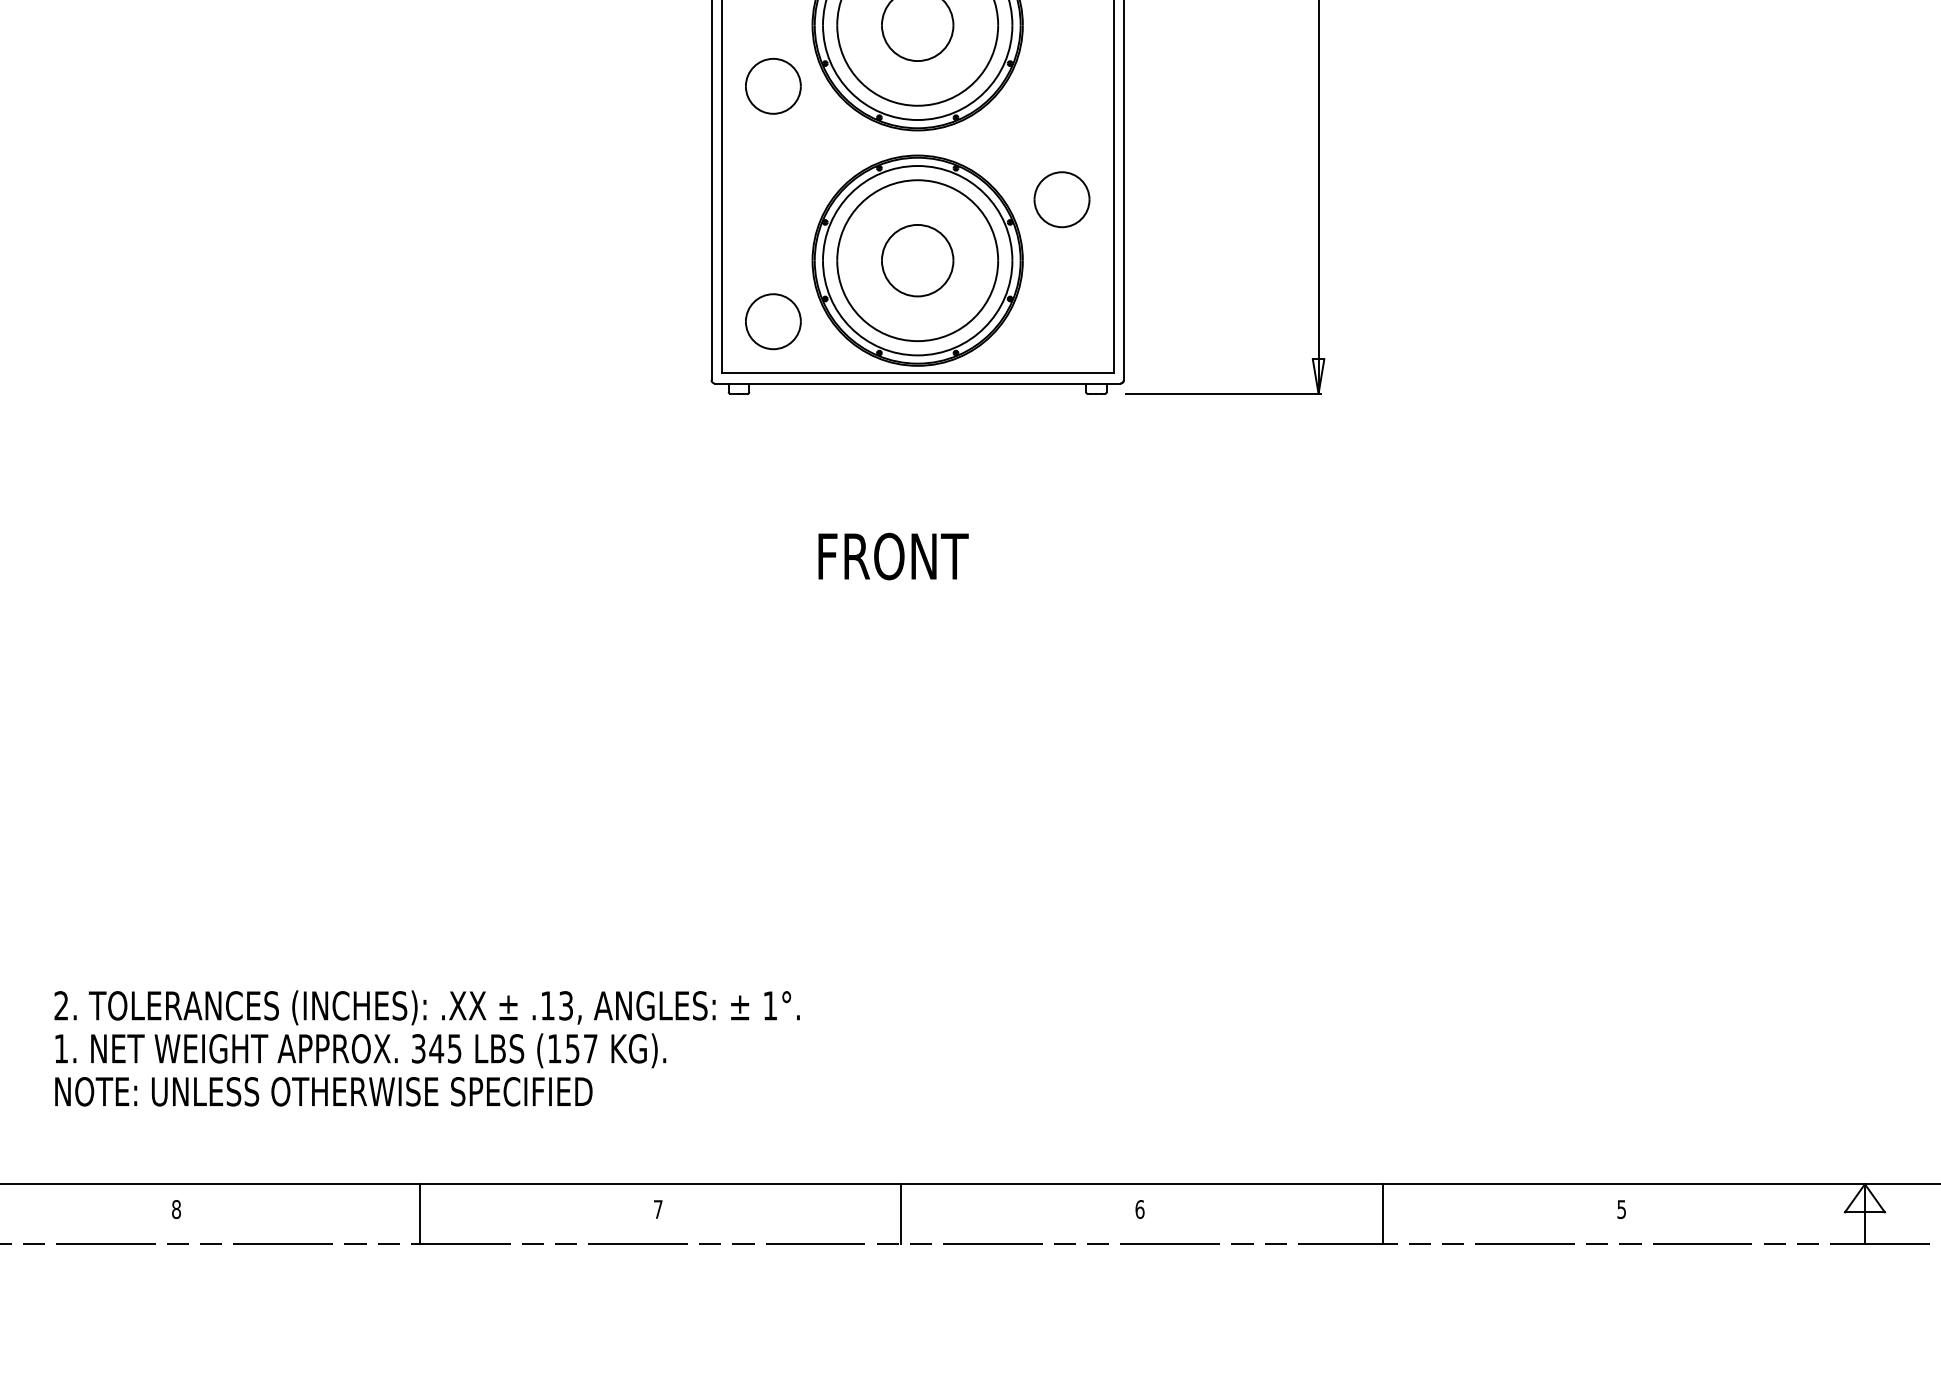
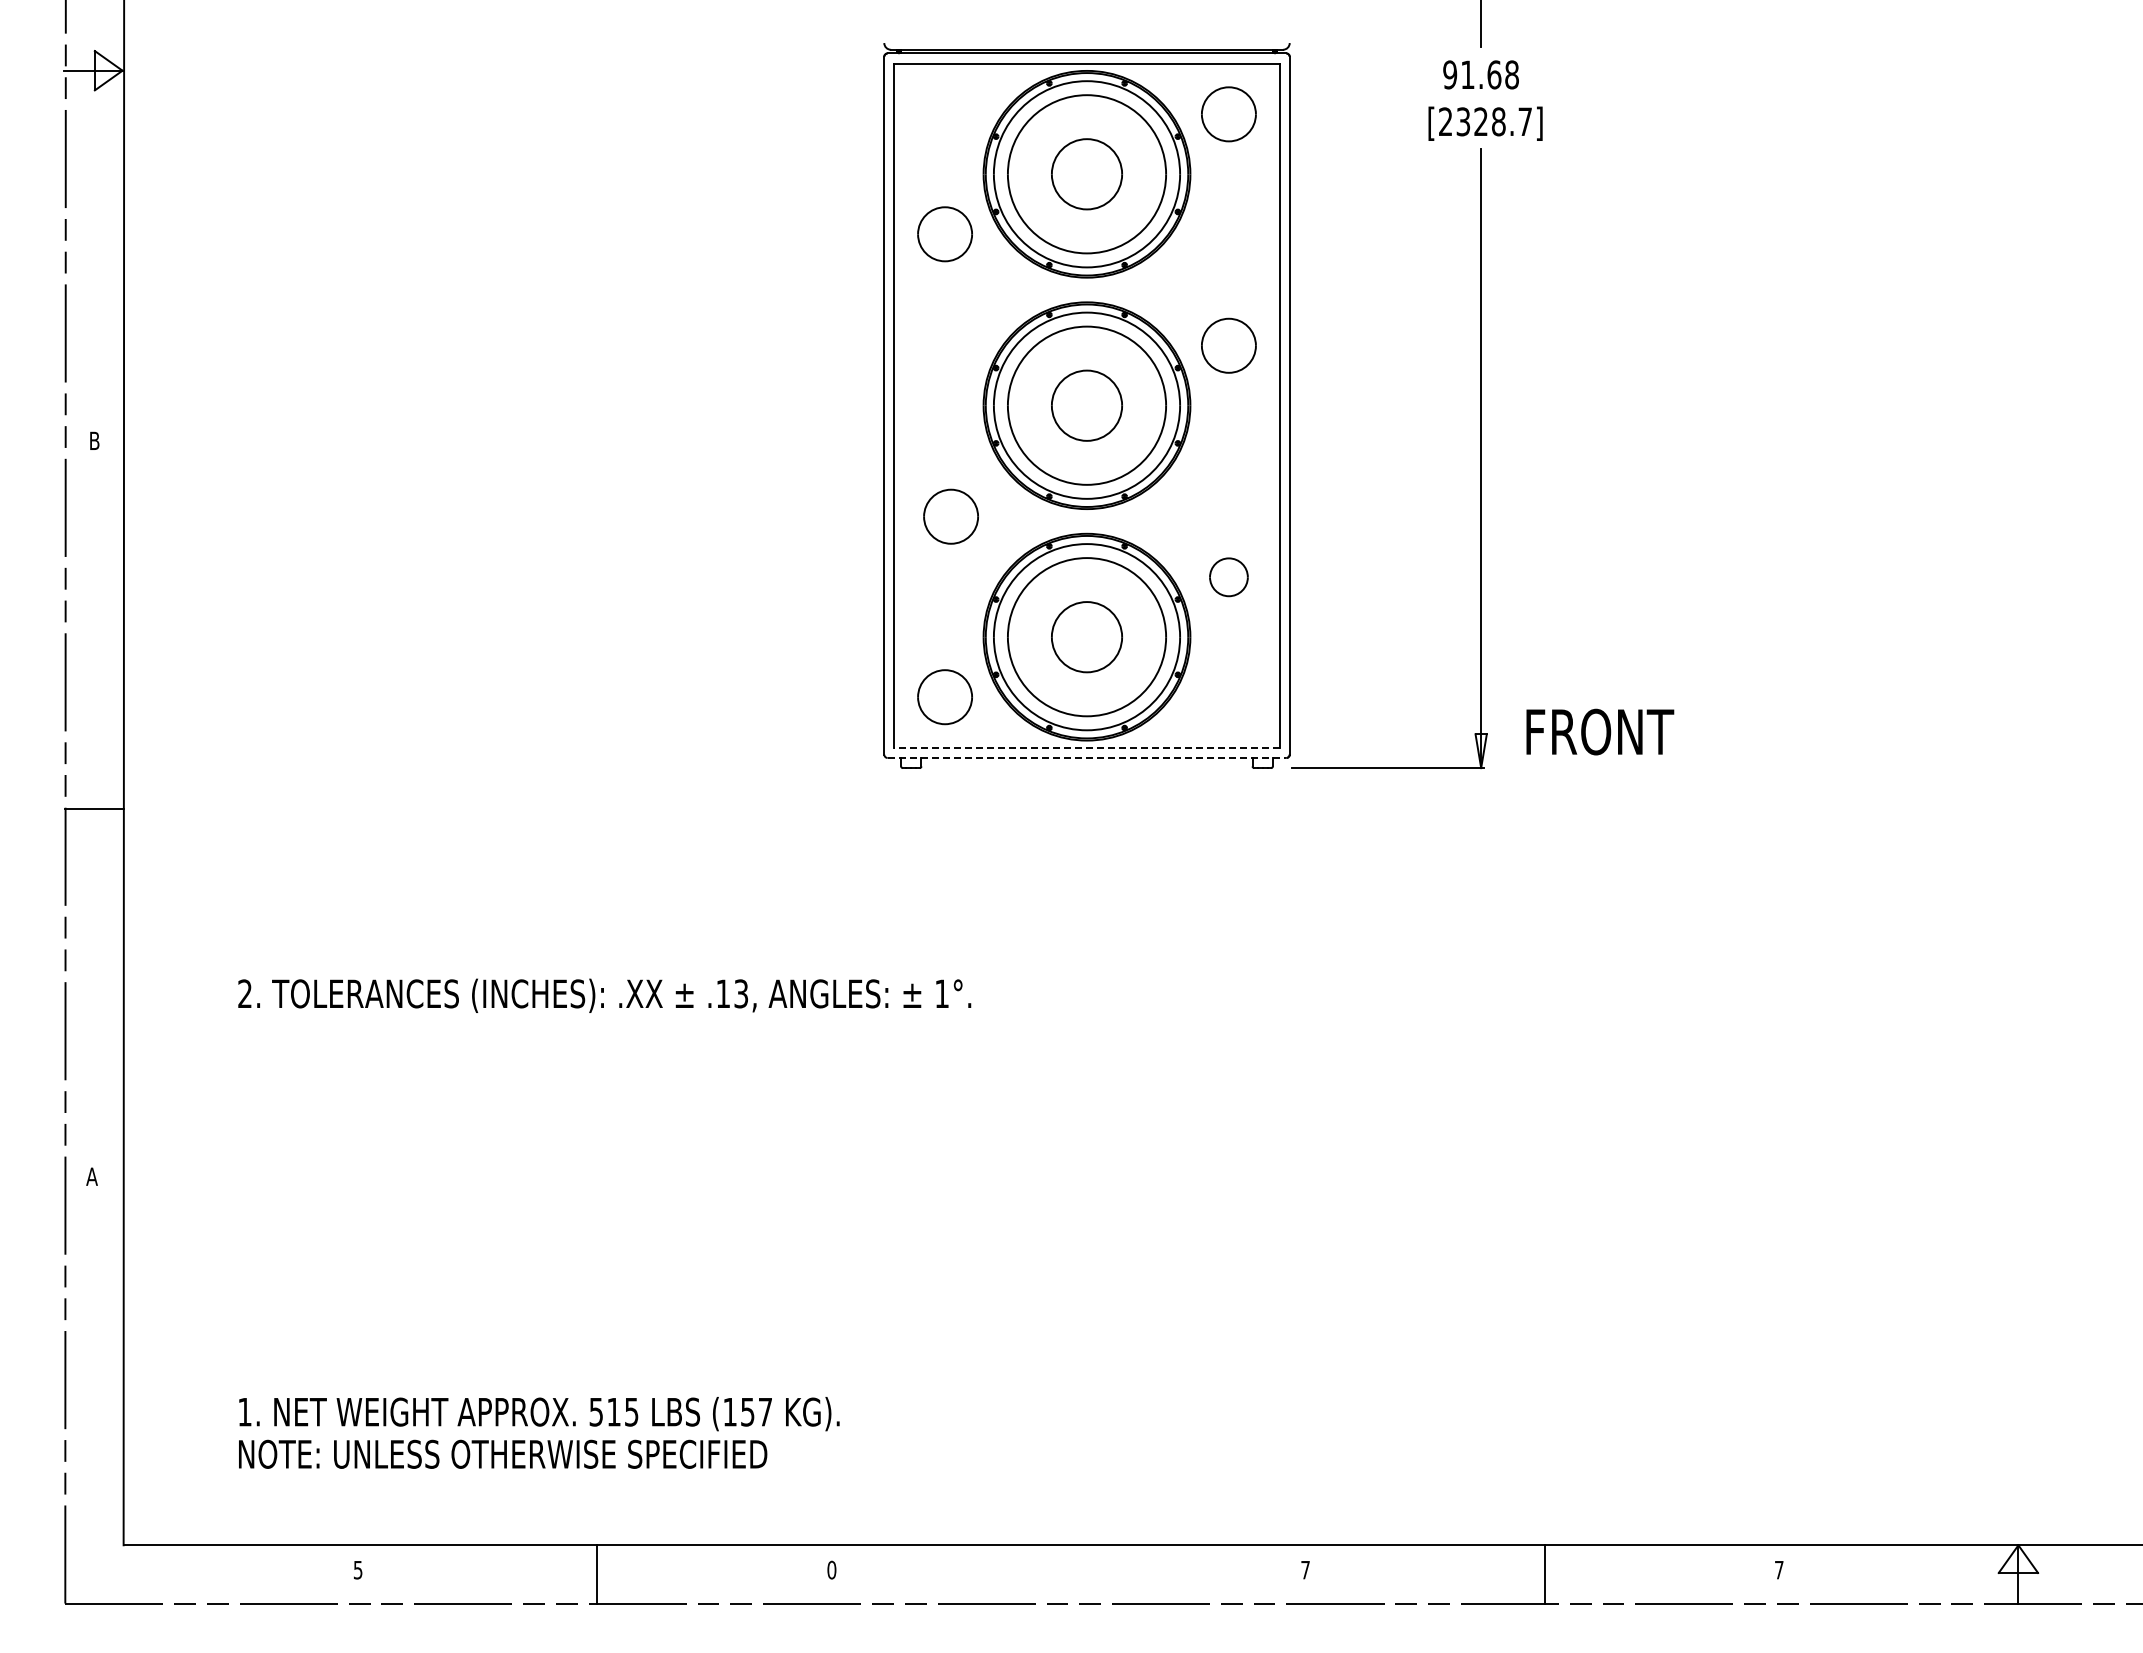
part: (772, 86) -> (950, 516), moved
part: (1061, 199) -> (1228, 577), size x0.7
line: (918, 372) -> (1087, 747), solid -> dashed
line: (918, 383) -> (1087, 757), solid -> dashed
text: (893, 555) -> (1600, 731), moved
text: (426, 1007) -> (604, 995), moved
text: (428, 1048) -> (605, 1411), 345 -> 515
text: (175, 1208) -> (357, 1569), 8 -> 5
text: (657, 1208) -> (831, 1569), 7 -> 0
text: (1139, 1208) -> (1305, 1569), 6 -> 7
text: (1621, 1209) -> (1779, 1570), 5 -> 7
line: (901, 1213) -> (1071, 1574), removed

